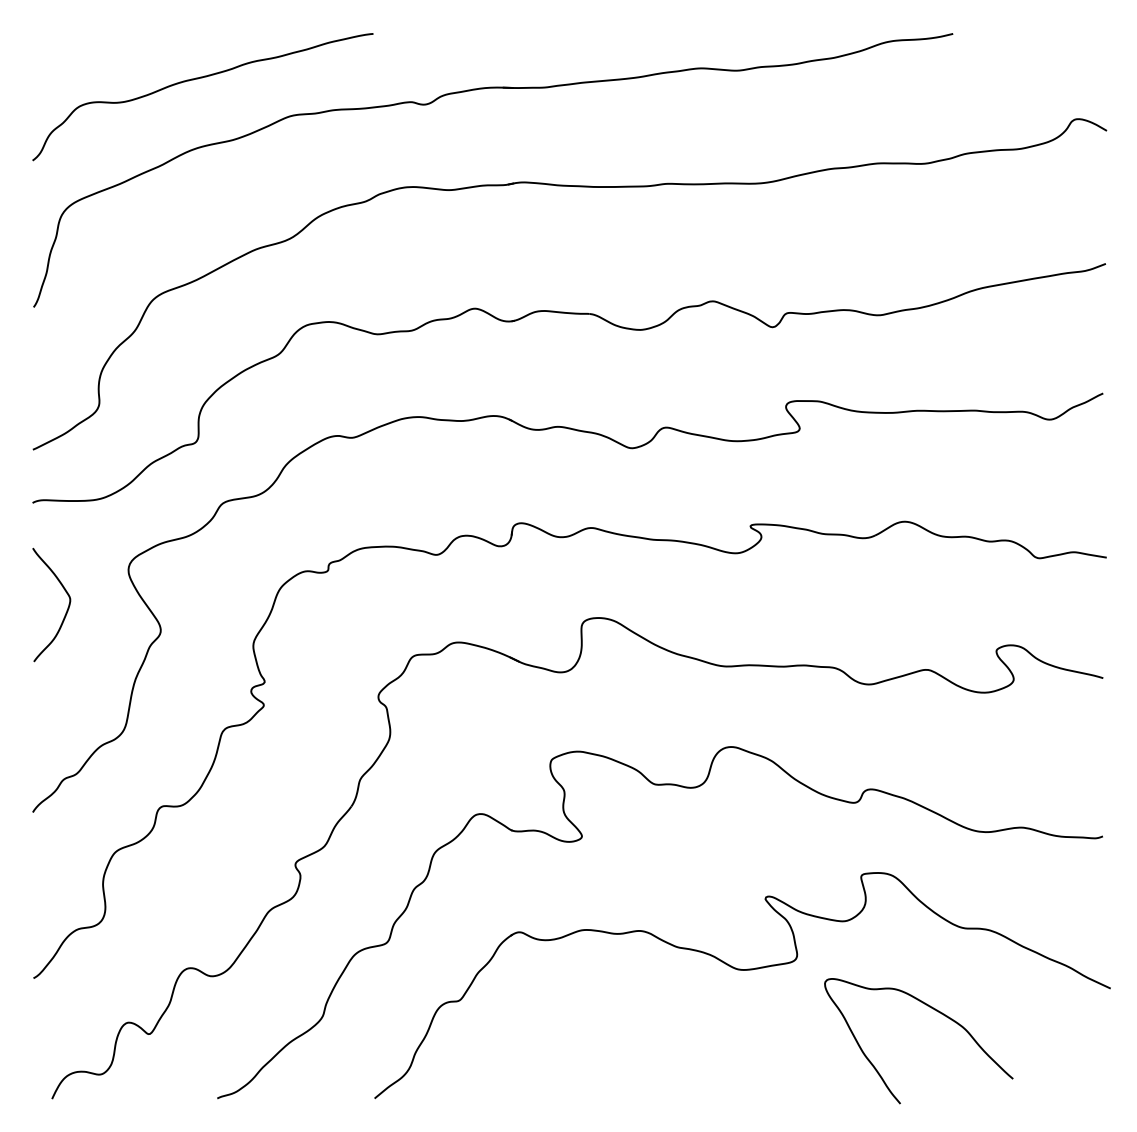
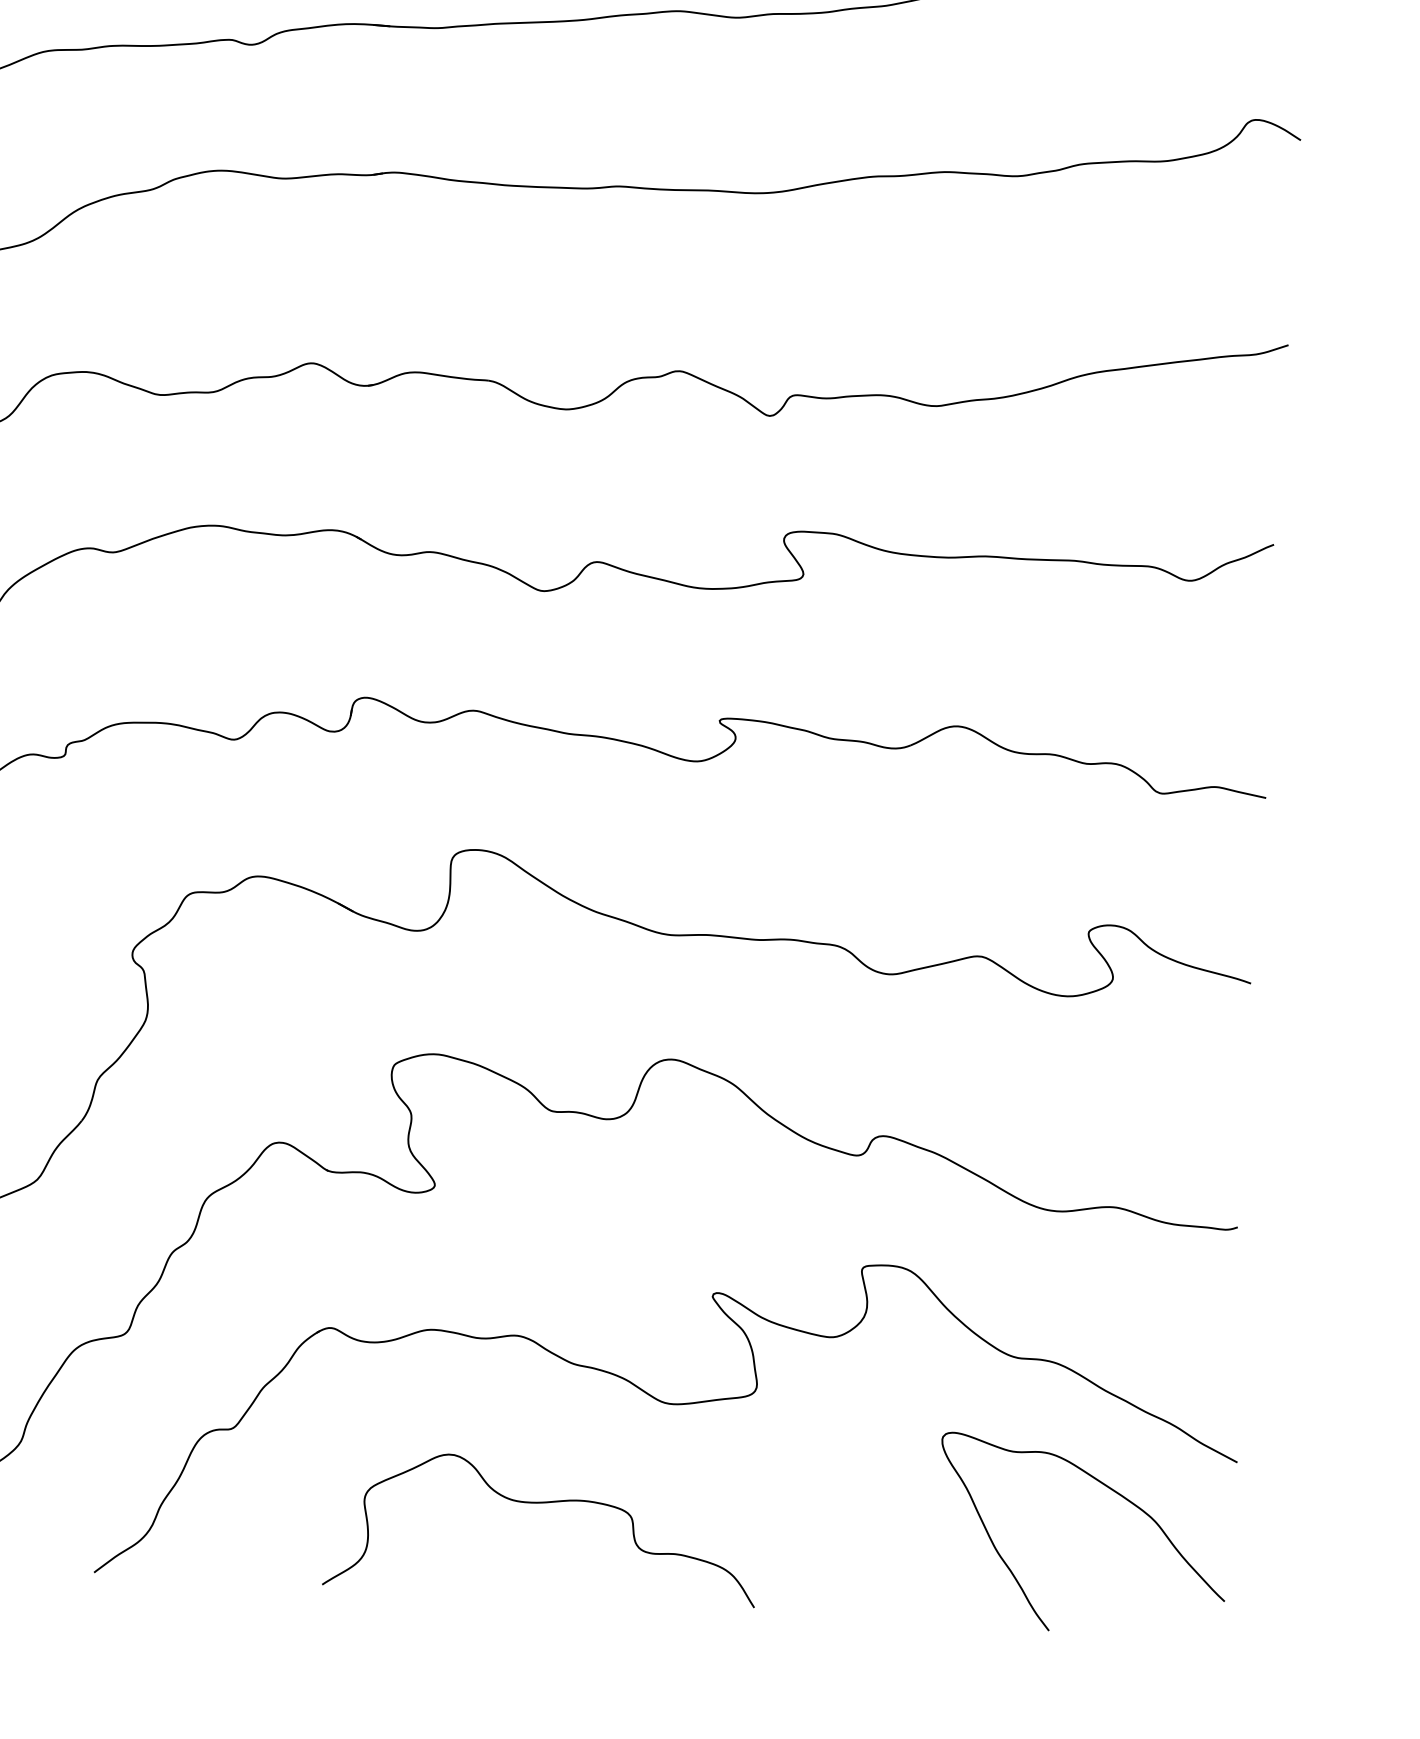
curve: (934, 1010) -> (1108, 1489), moved
curve: (660, 1039) -> (539, 1504), added

